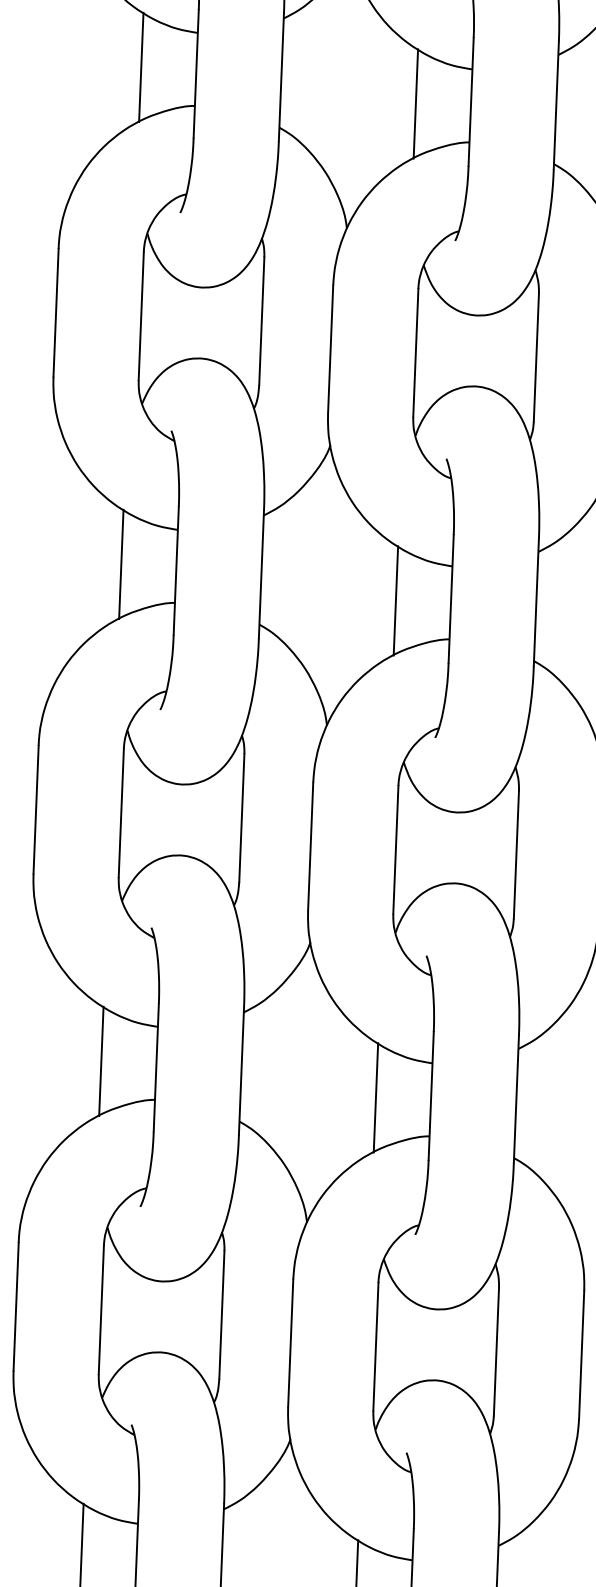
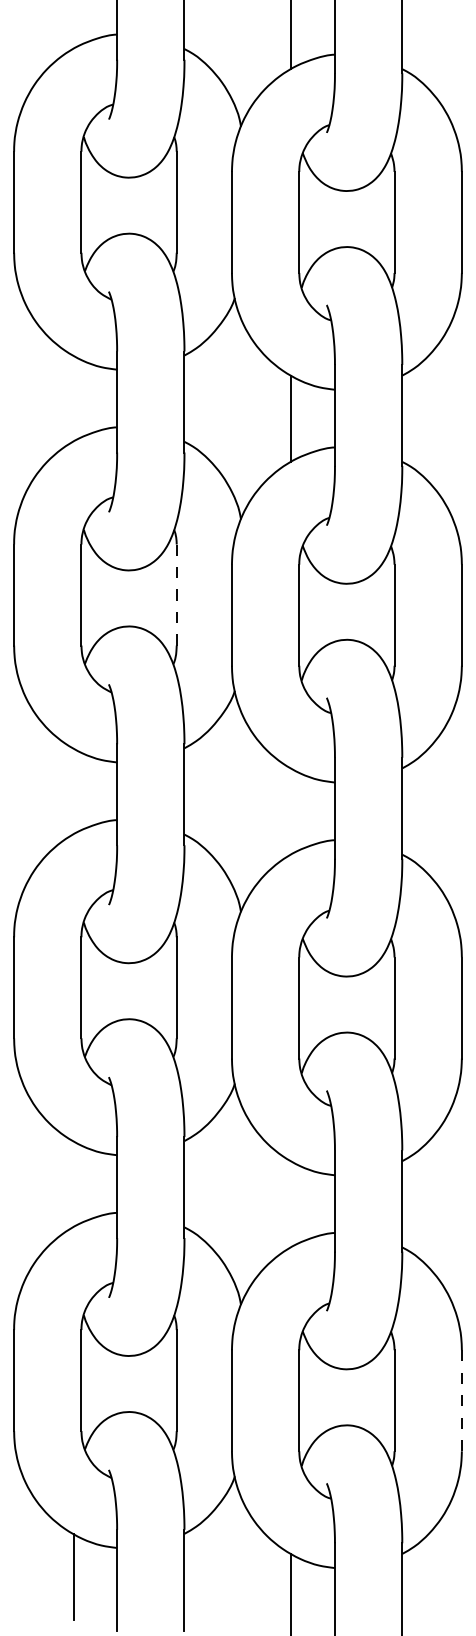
line: (141, 67) -> (73, 398), removed
line: (261, 321) -> (176, 595), solid -> dashed
line: (121, 564) -> (73, 791), removed
line: (396, 600) -> (291, 811), removed
line: (101, 1061) -> (73, 1184), removed
line: (376, 1098) -> (291, 1204), removed
line: (581, 1354) -> (461, 1400), solid -> dashed

